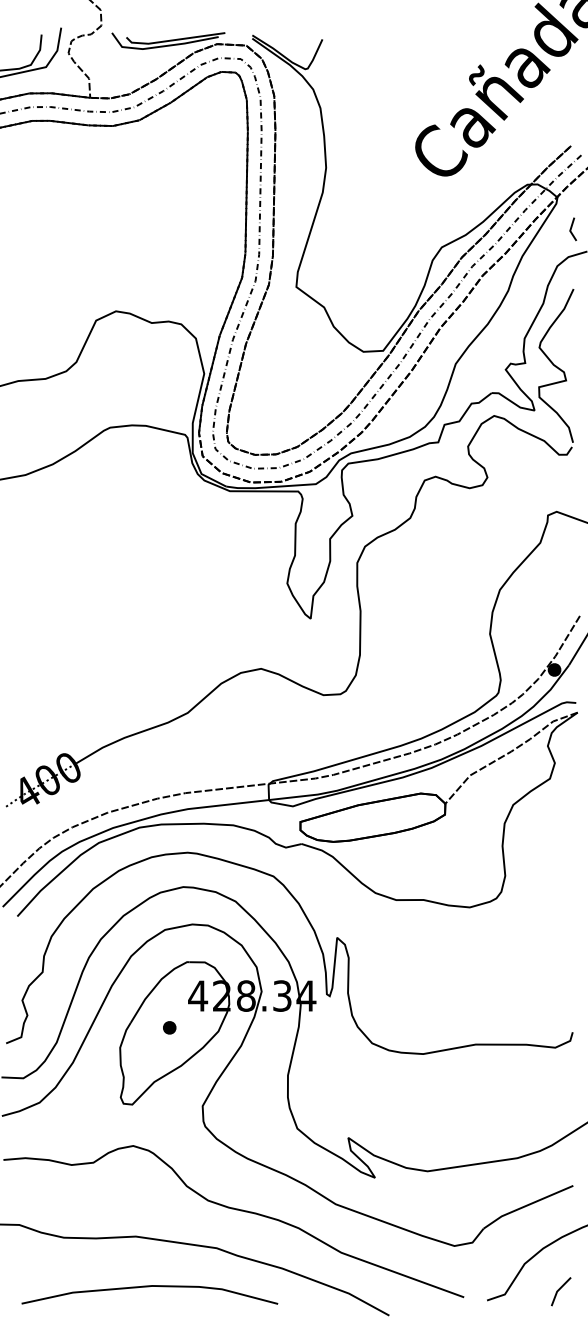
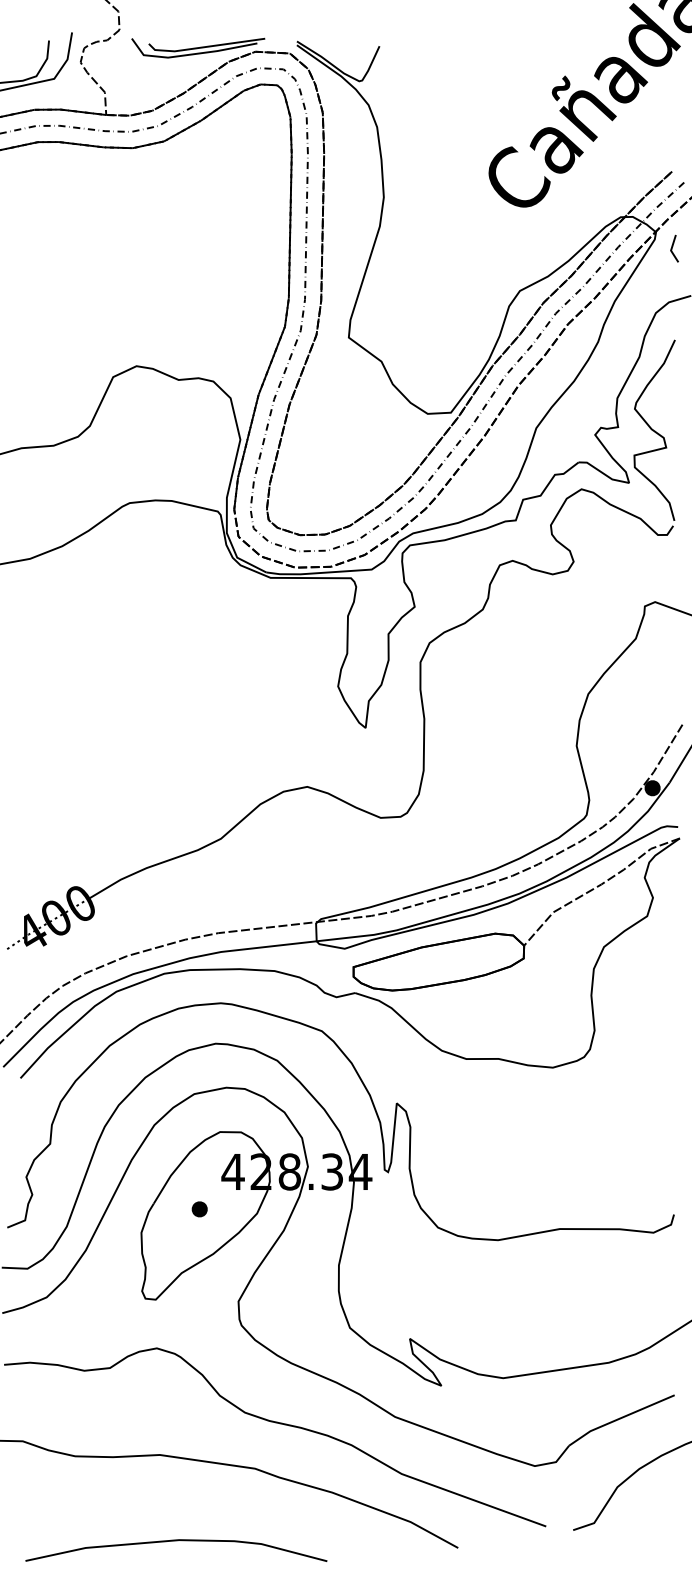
line: (571, 229) -> (672, 248), moved
curve: (149, 1287) -> (176, 1541), moved
line: (560, 1289) -> (659, 1517), removed

